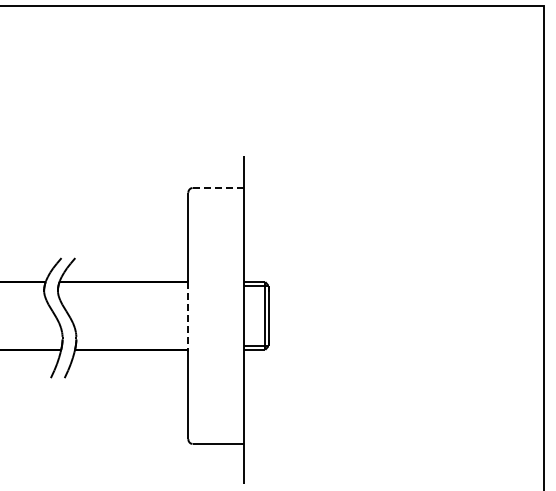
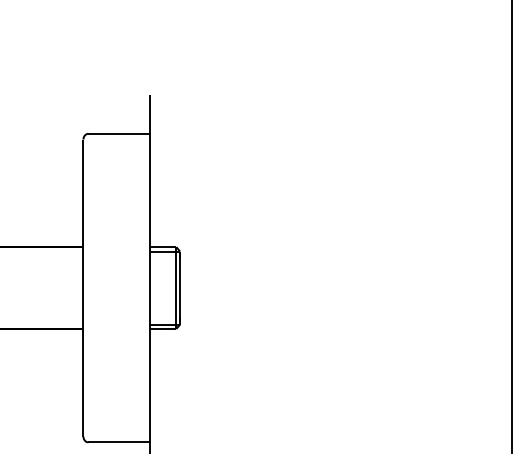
line: (218, 188) -> (119, 134), dashed -> solid
line: (188, 317) -> (83, 289), dashed -> solid

